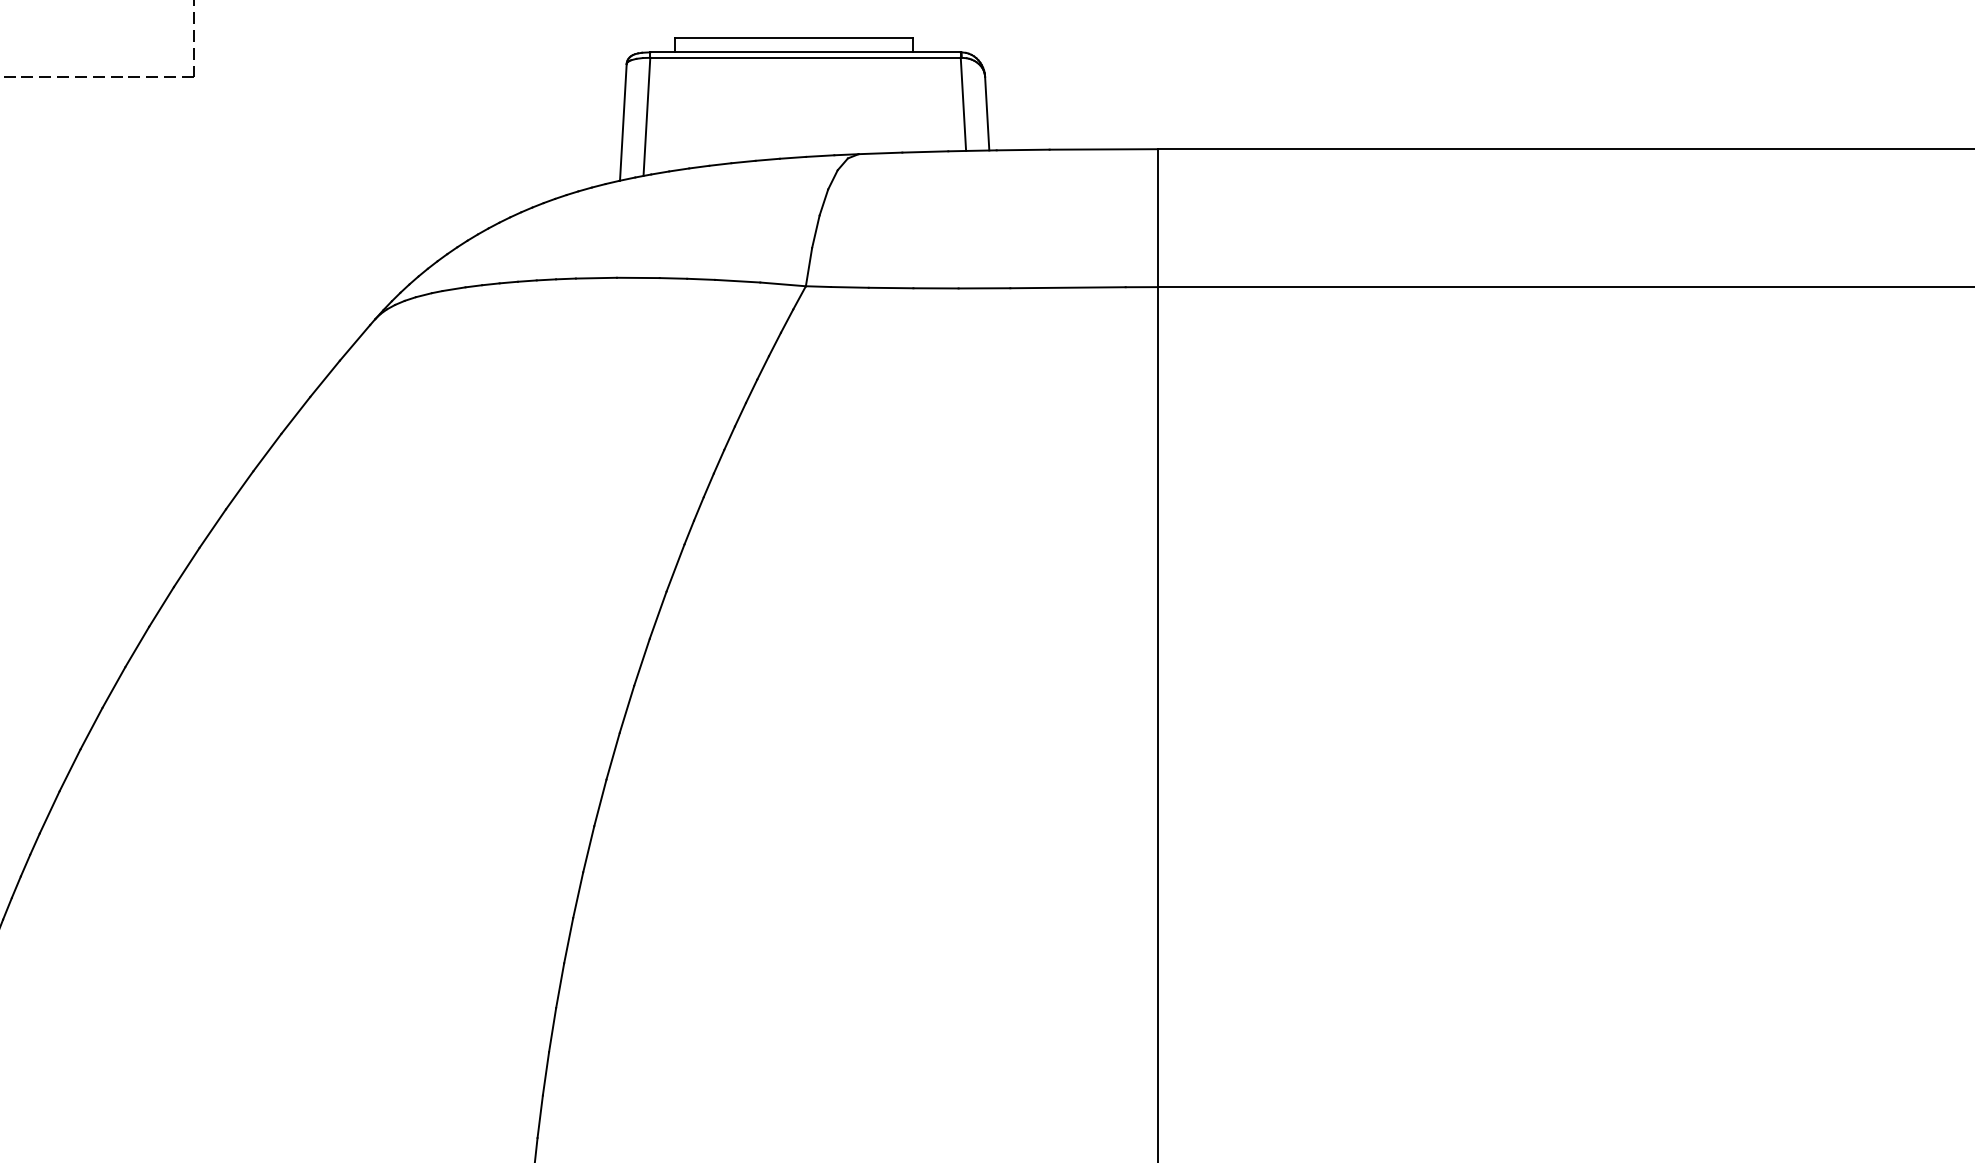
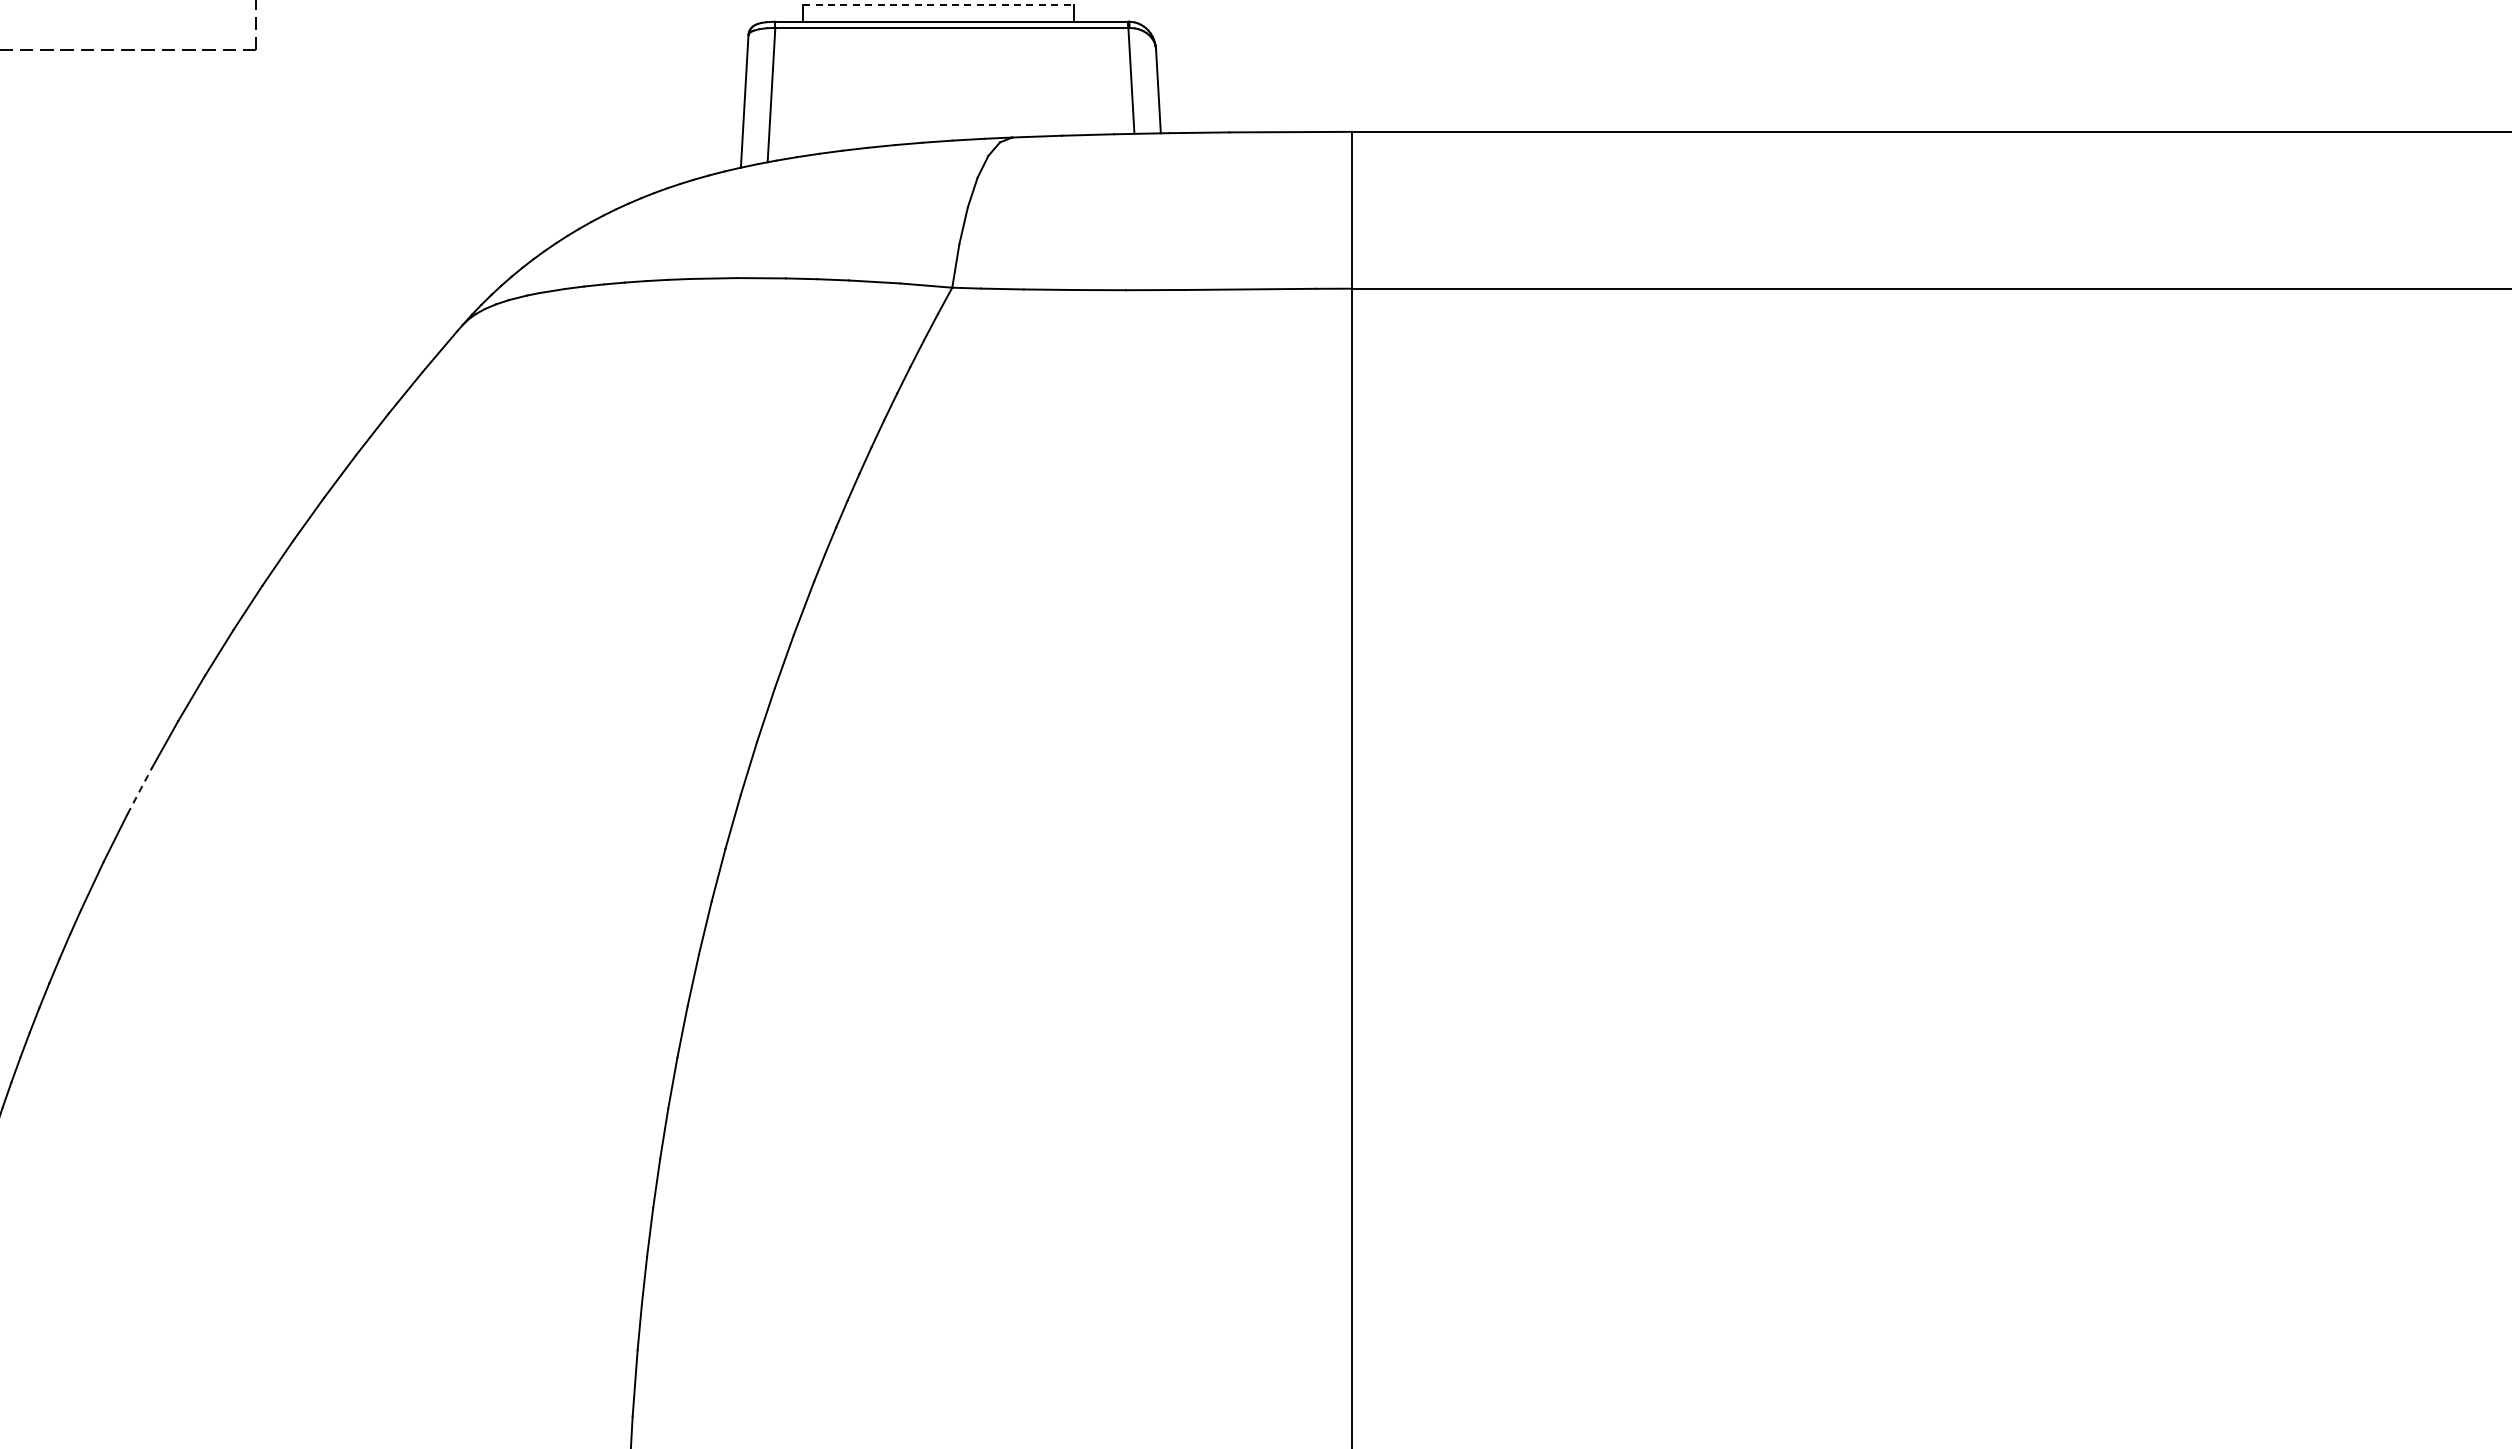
line: (793, 38) -> (938, 5), solid -> dashed
line: (91, 728) -> (139, 790), solid -> dashed

